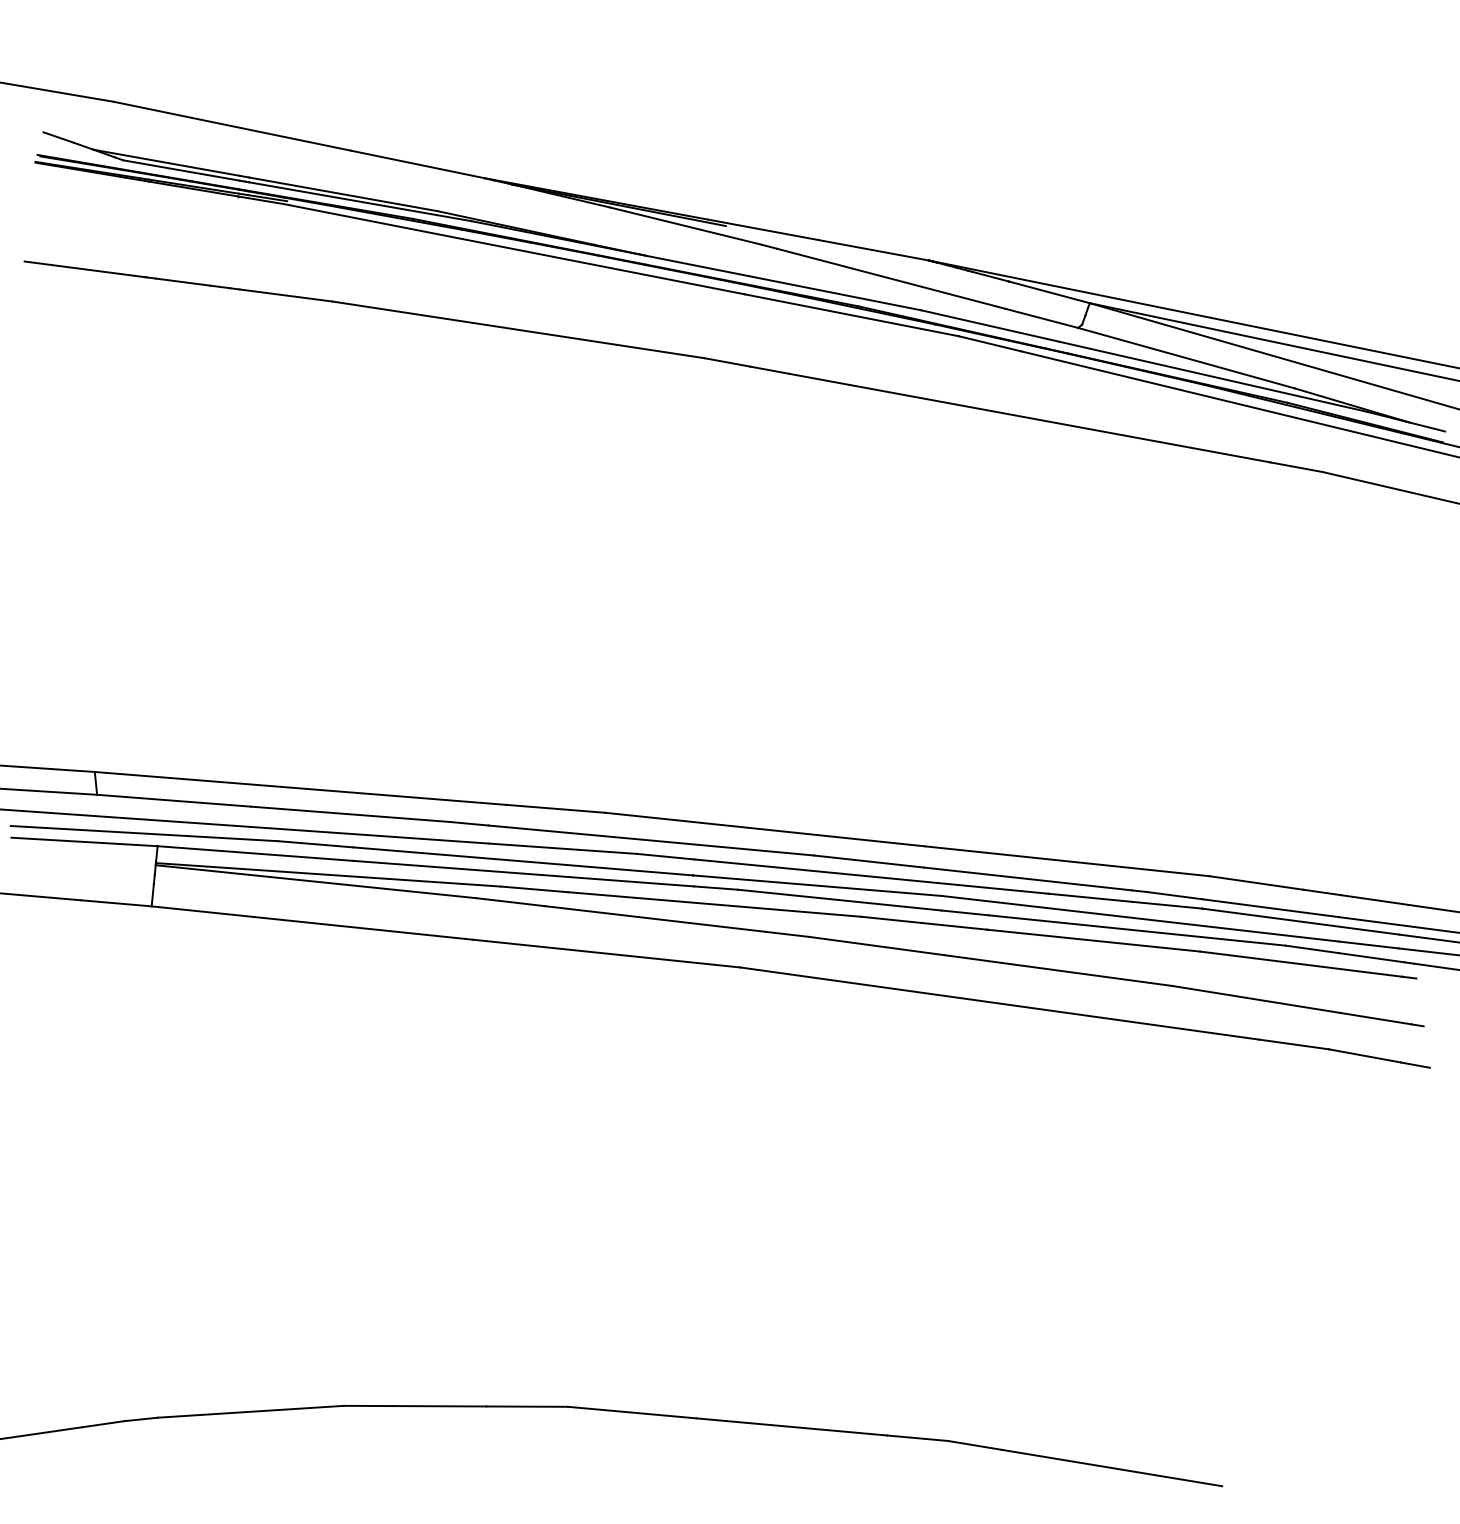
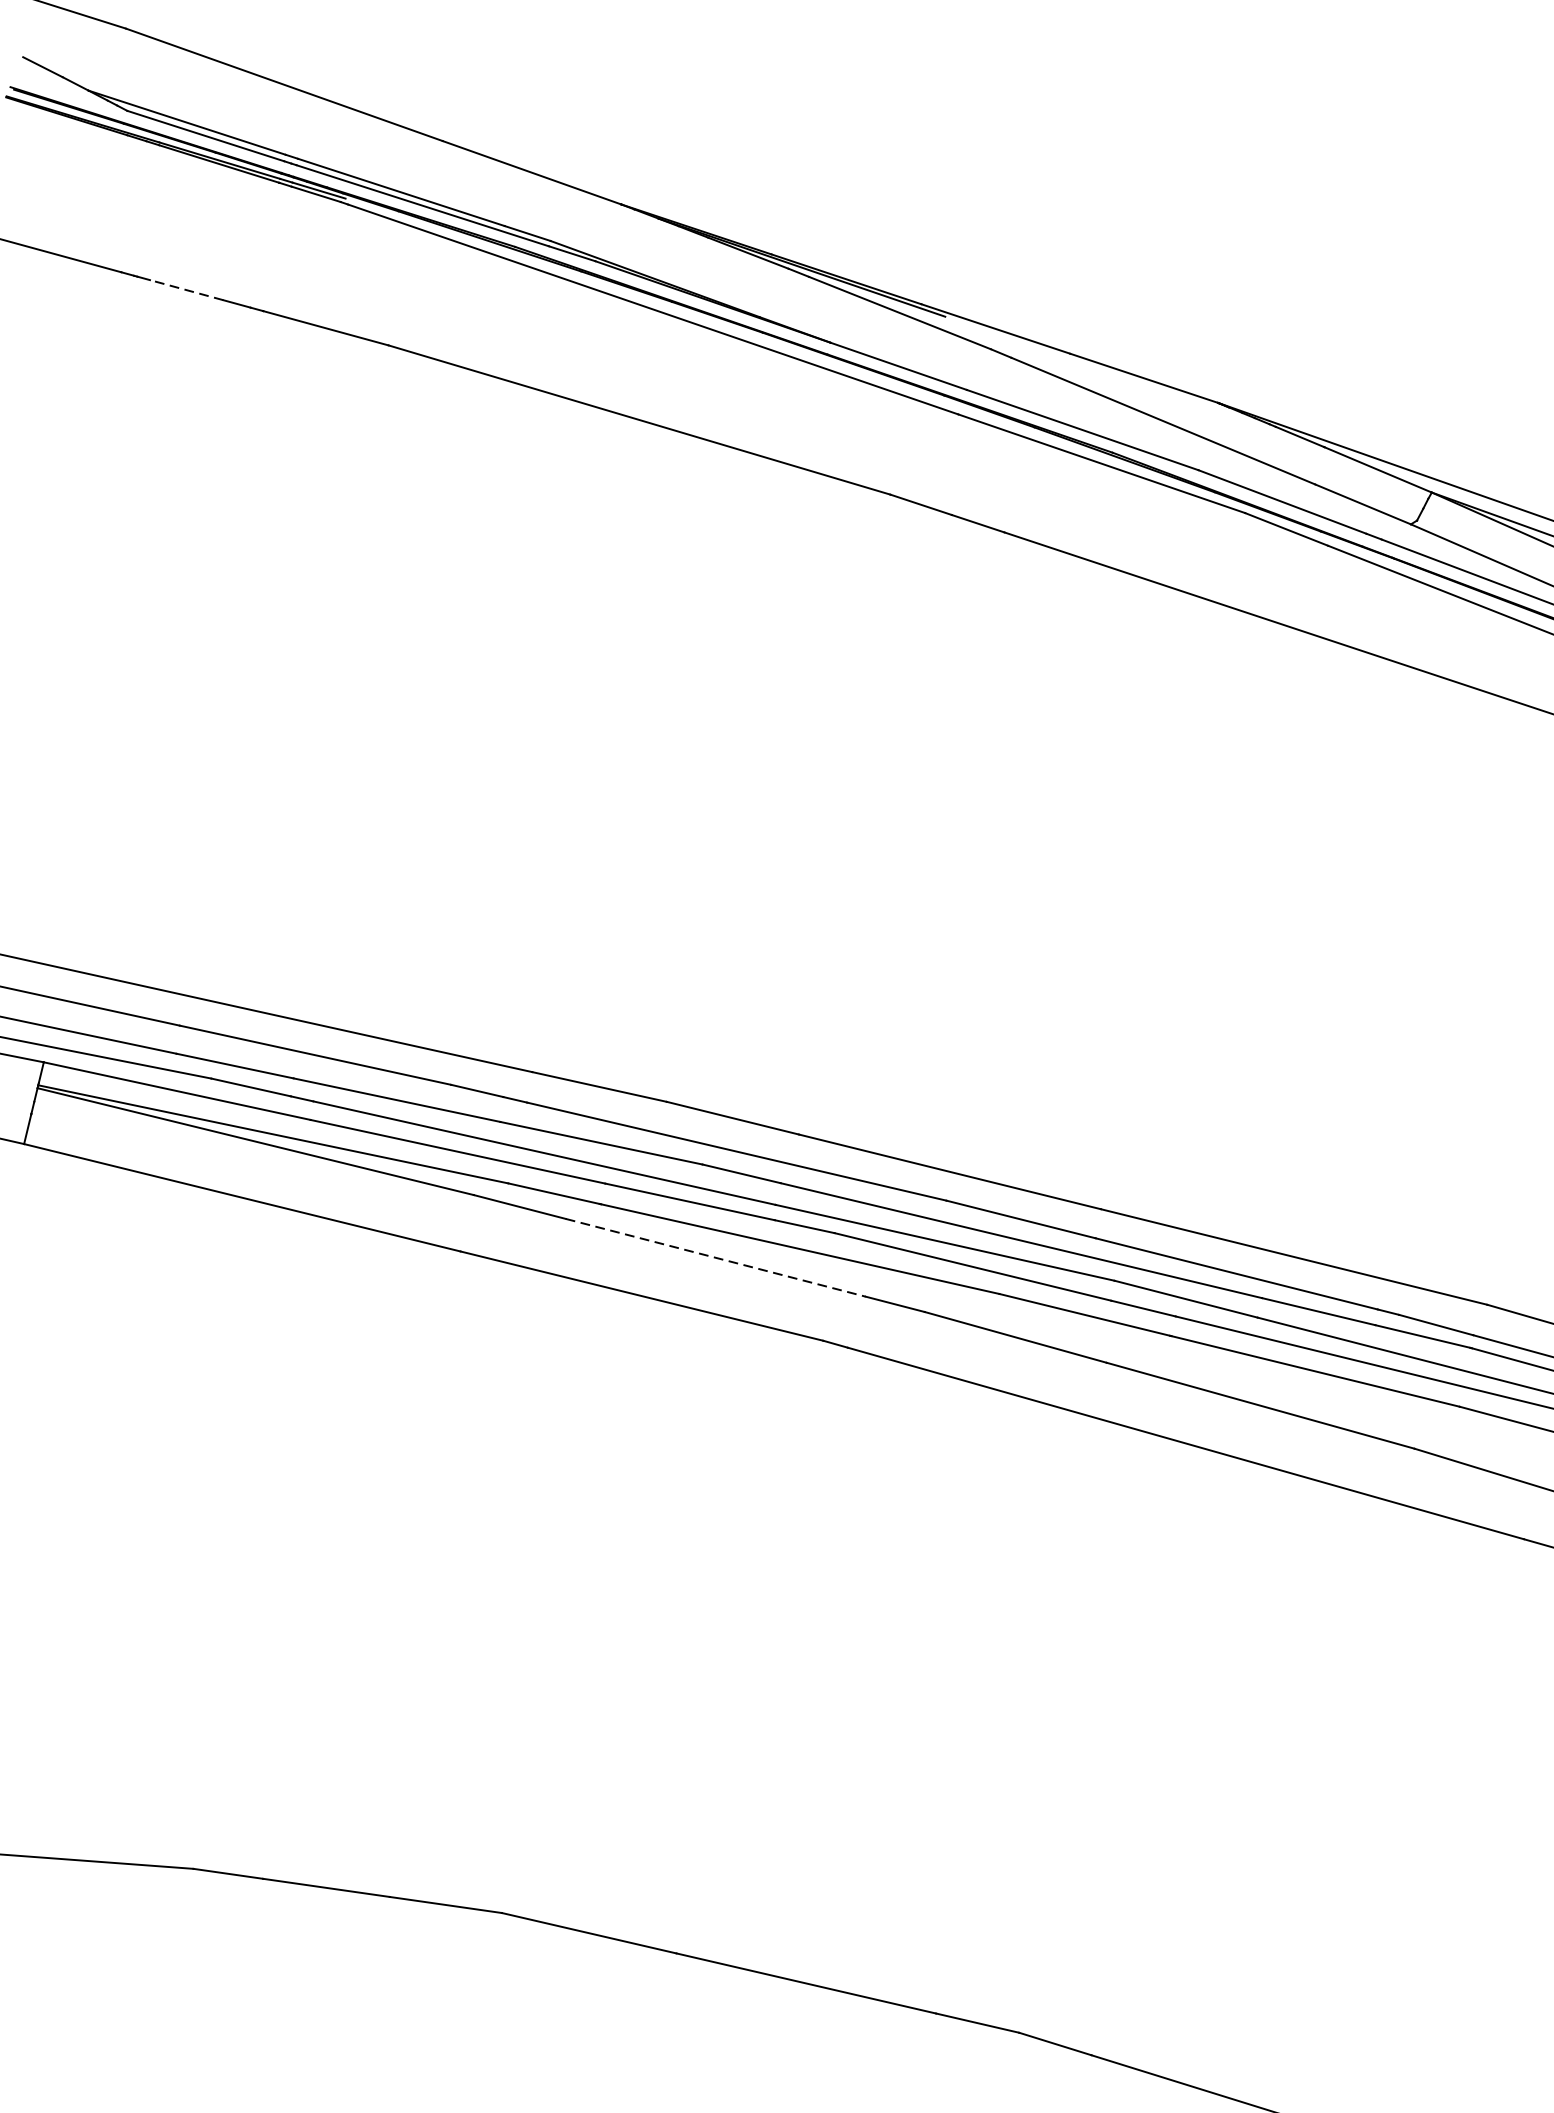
line: (182, 282) -> (185, 290), solid -> dashed
line: (656, 919) -> (717, 1258), solid -> dashed

